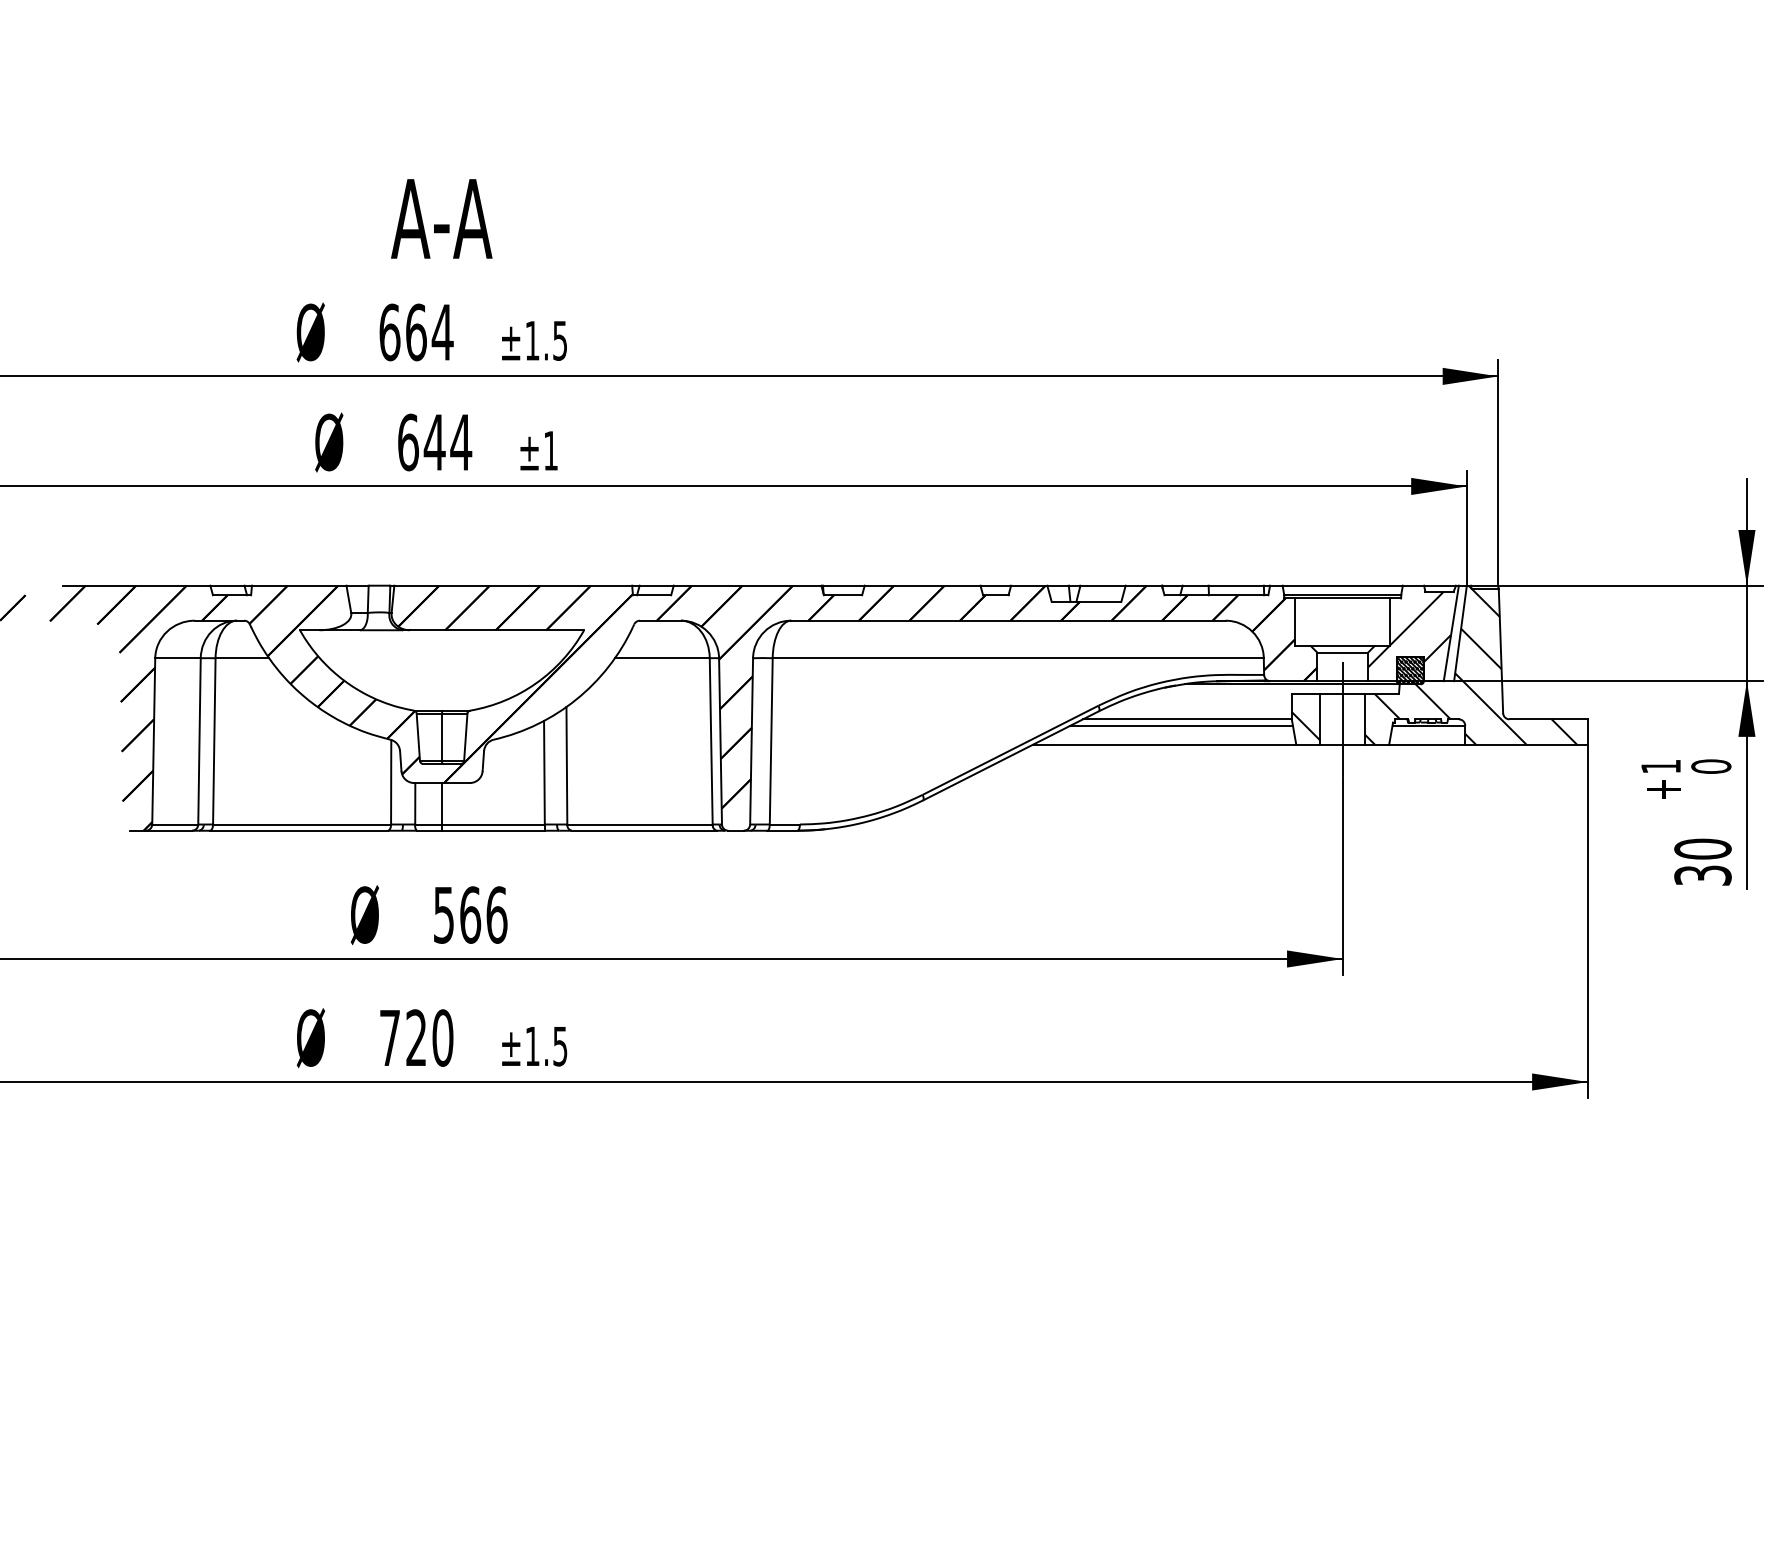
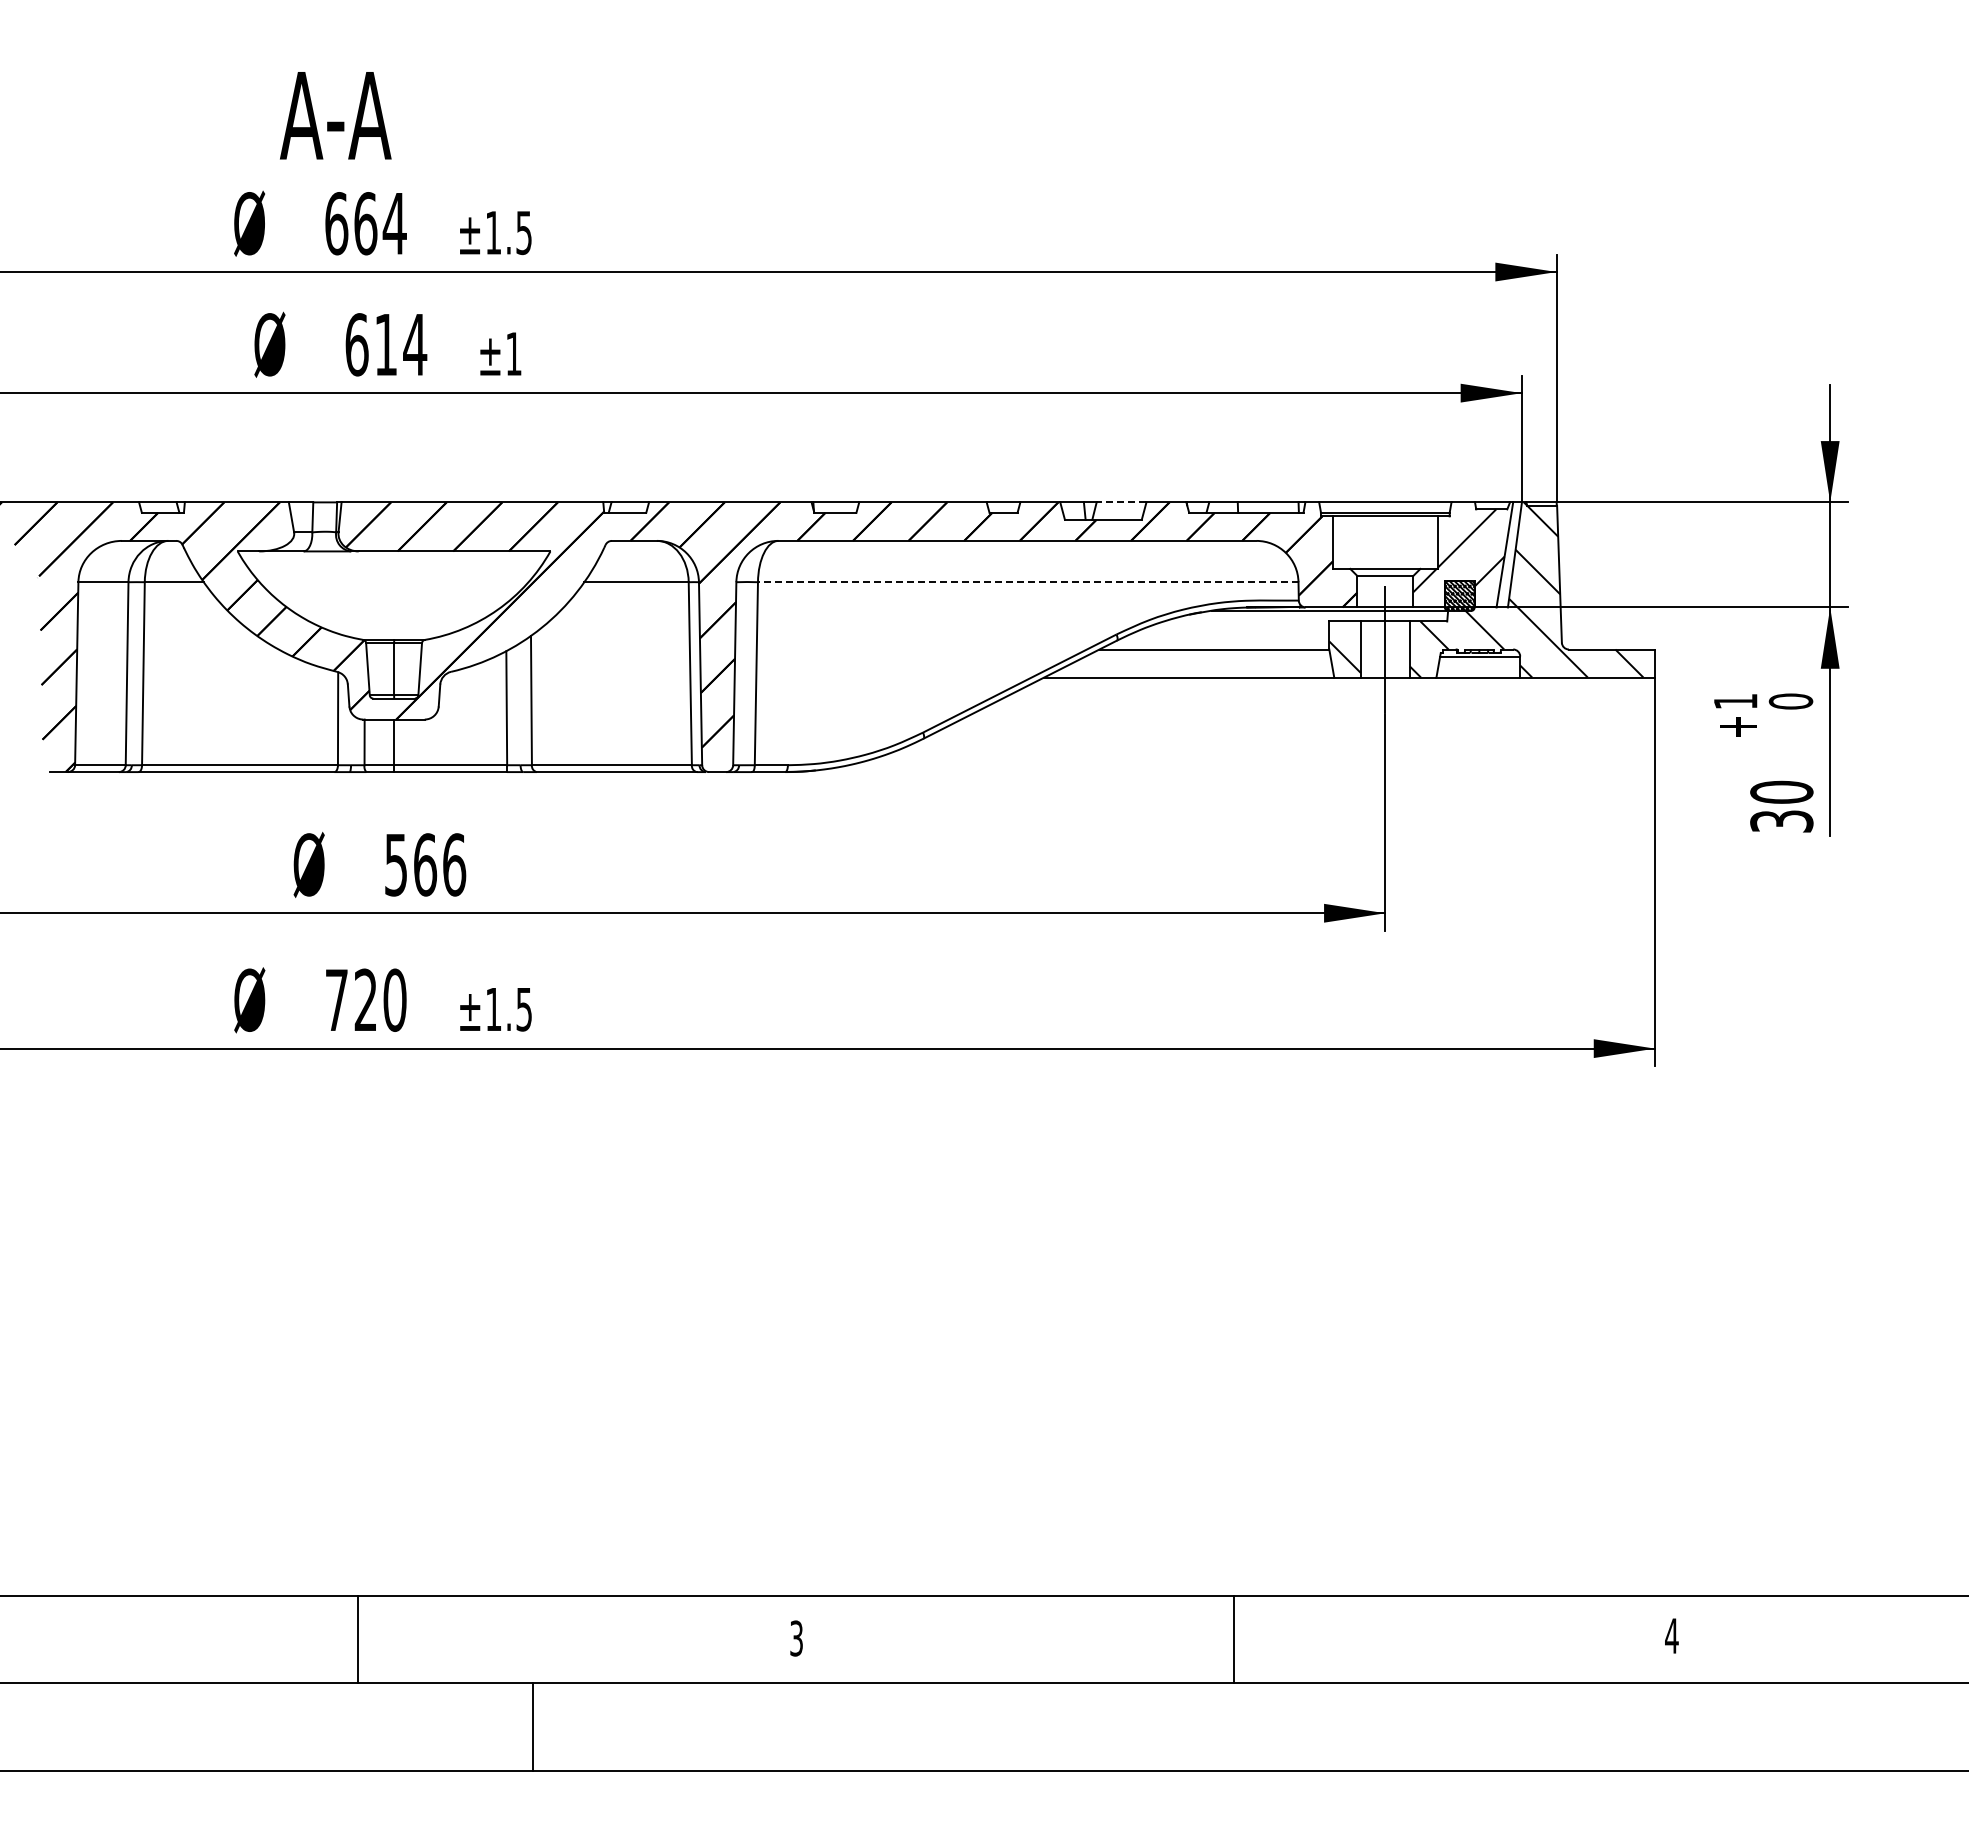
text: (441, 218) -> (335, 115), moved
text: (434, 442) -> (385, 344), 644 -> 614
line: (1102, 585) -> (1121, 502), solid -> dashed
line: (1017, 658) -> (1027, 582), solid -> dashed
line: (1181, 725) -> (1207, 656), removed

